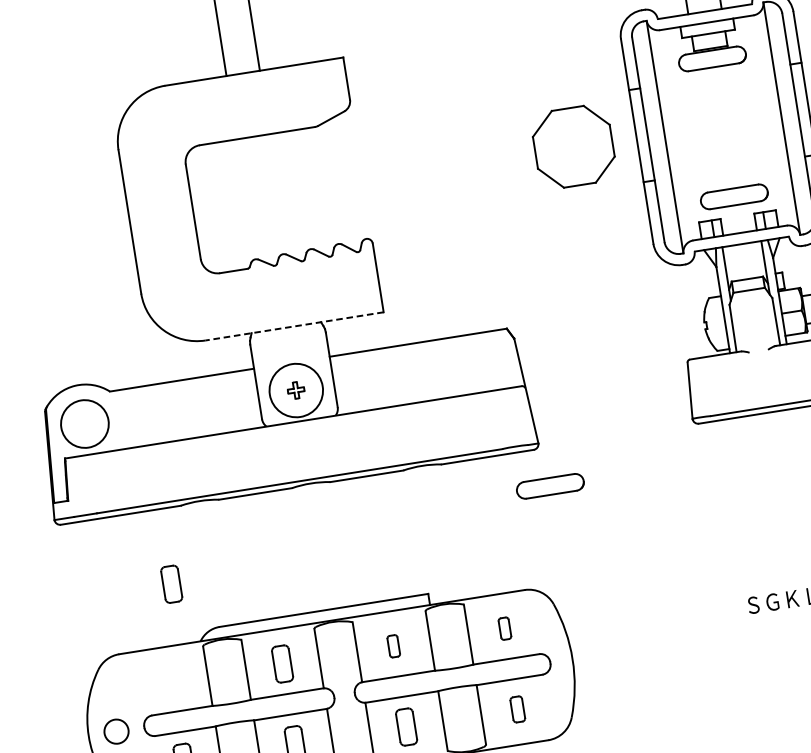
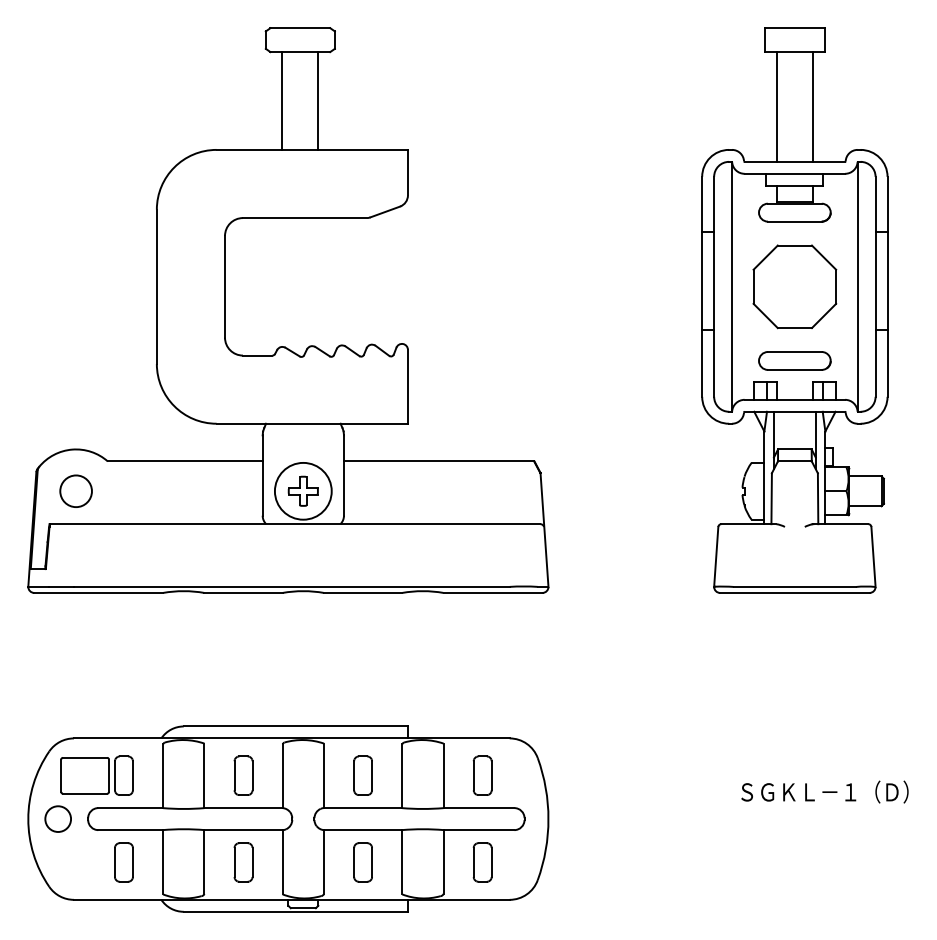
part: (573, 146) -> (794, 286), moved
line: (294, 326) -> (312, 423), dashed -> solid
part: (295, 389) -> (302, 490), size x1.67
circle: (84, 424) -> (75, 491), size x0.62
part: (549, 485) -> (553, 633), removed
part: (171, 584) -> (140, 673), removed
part: (504, 628) -> (482, 775), size x1.67
part: (393, 646) -> (362, 775), size x1.67
part: (145, 685) -> (96, 775), added
part: (517, 709) -> (482, 862), size x1.43

